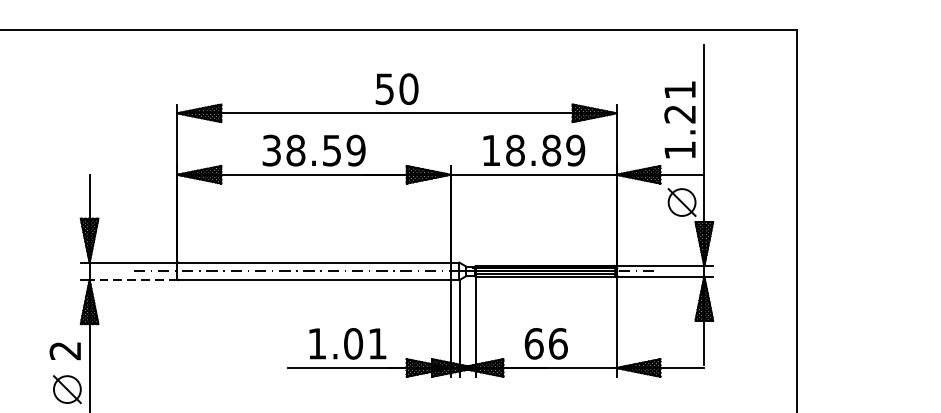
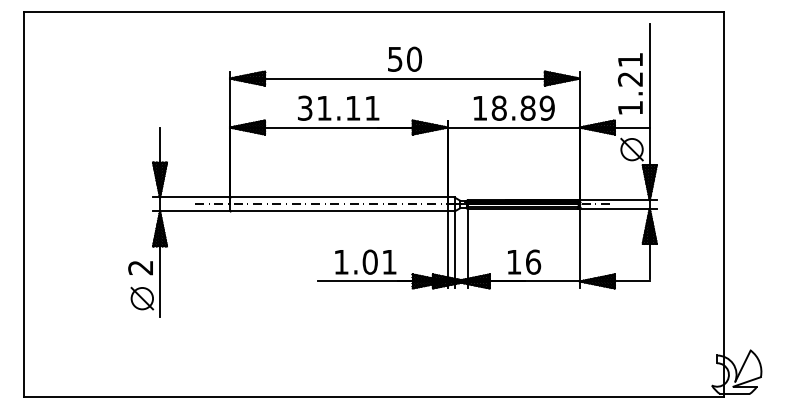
text: (326, 149) -> (348, 107), 38.59 -> 31.11
line: (134, 280) -> (195, 211), dashed -> solid
text: (533, 342) -> (513, 261), 66 -> 16

